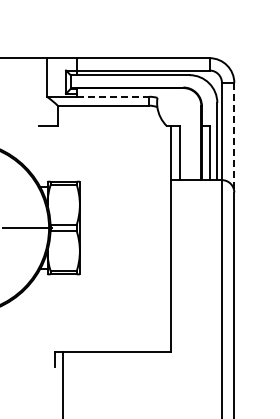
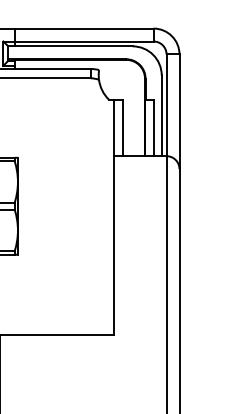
line: (113, 96) -> (53, 68), dashed -> solid
line: (234, 137) -> (179, 111), dashed -> solid

